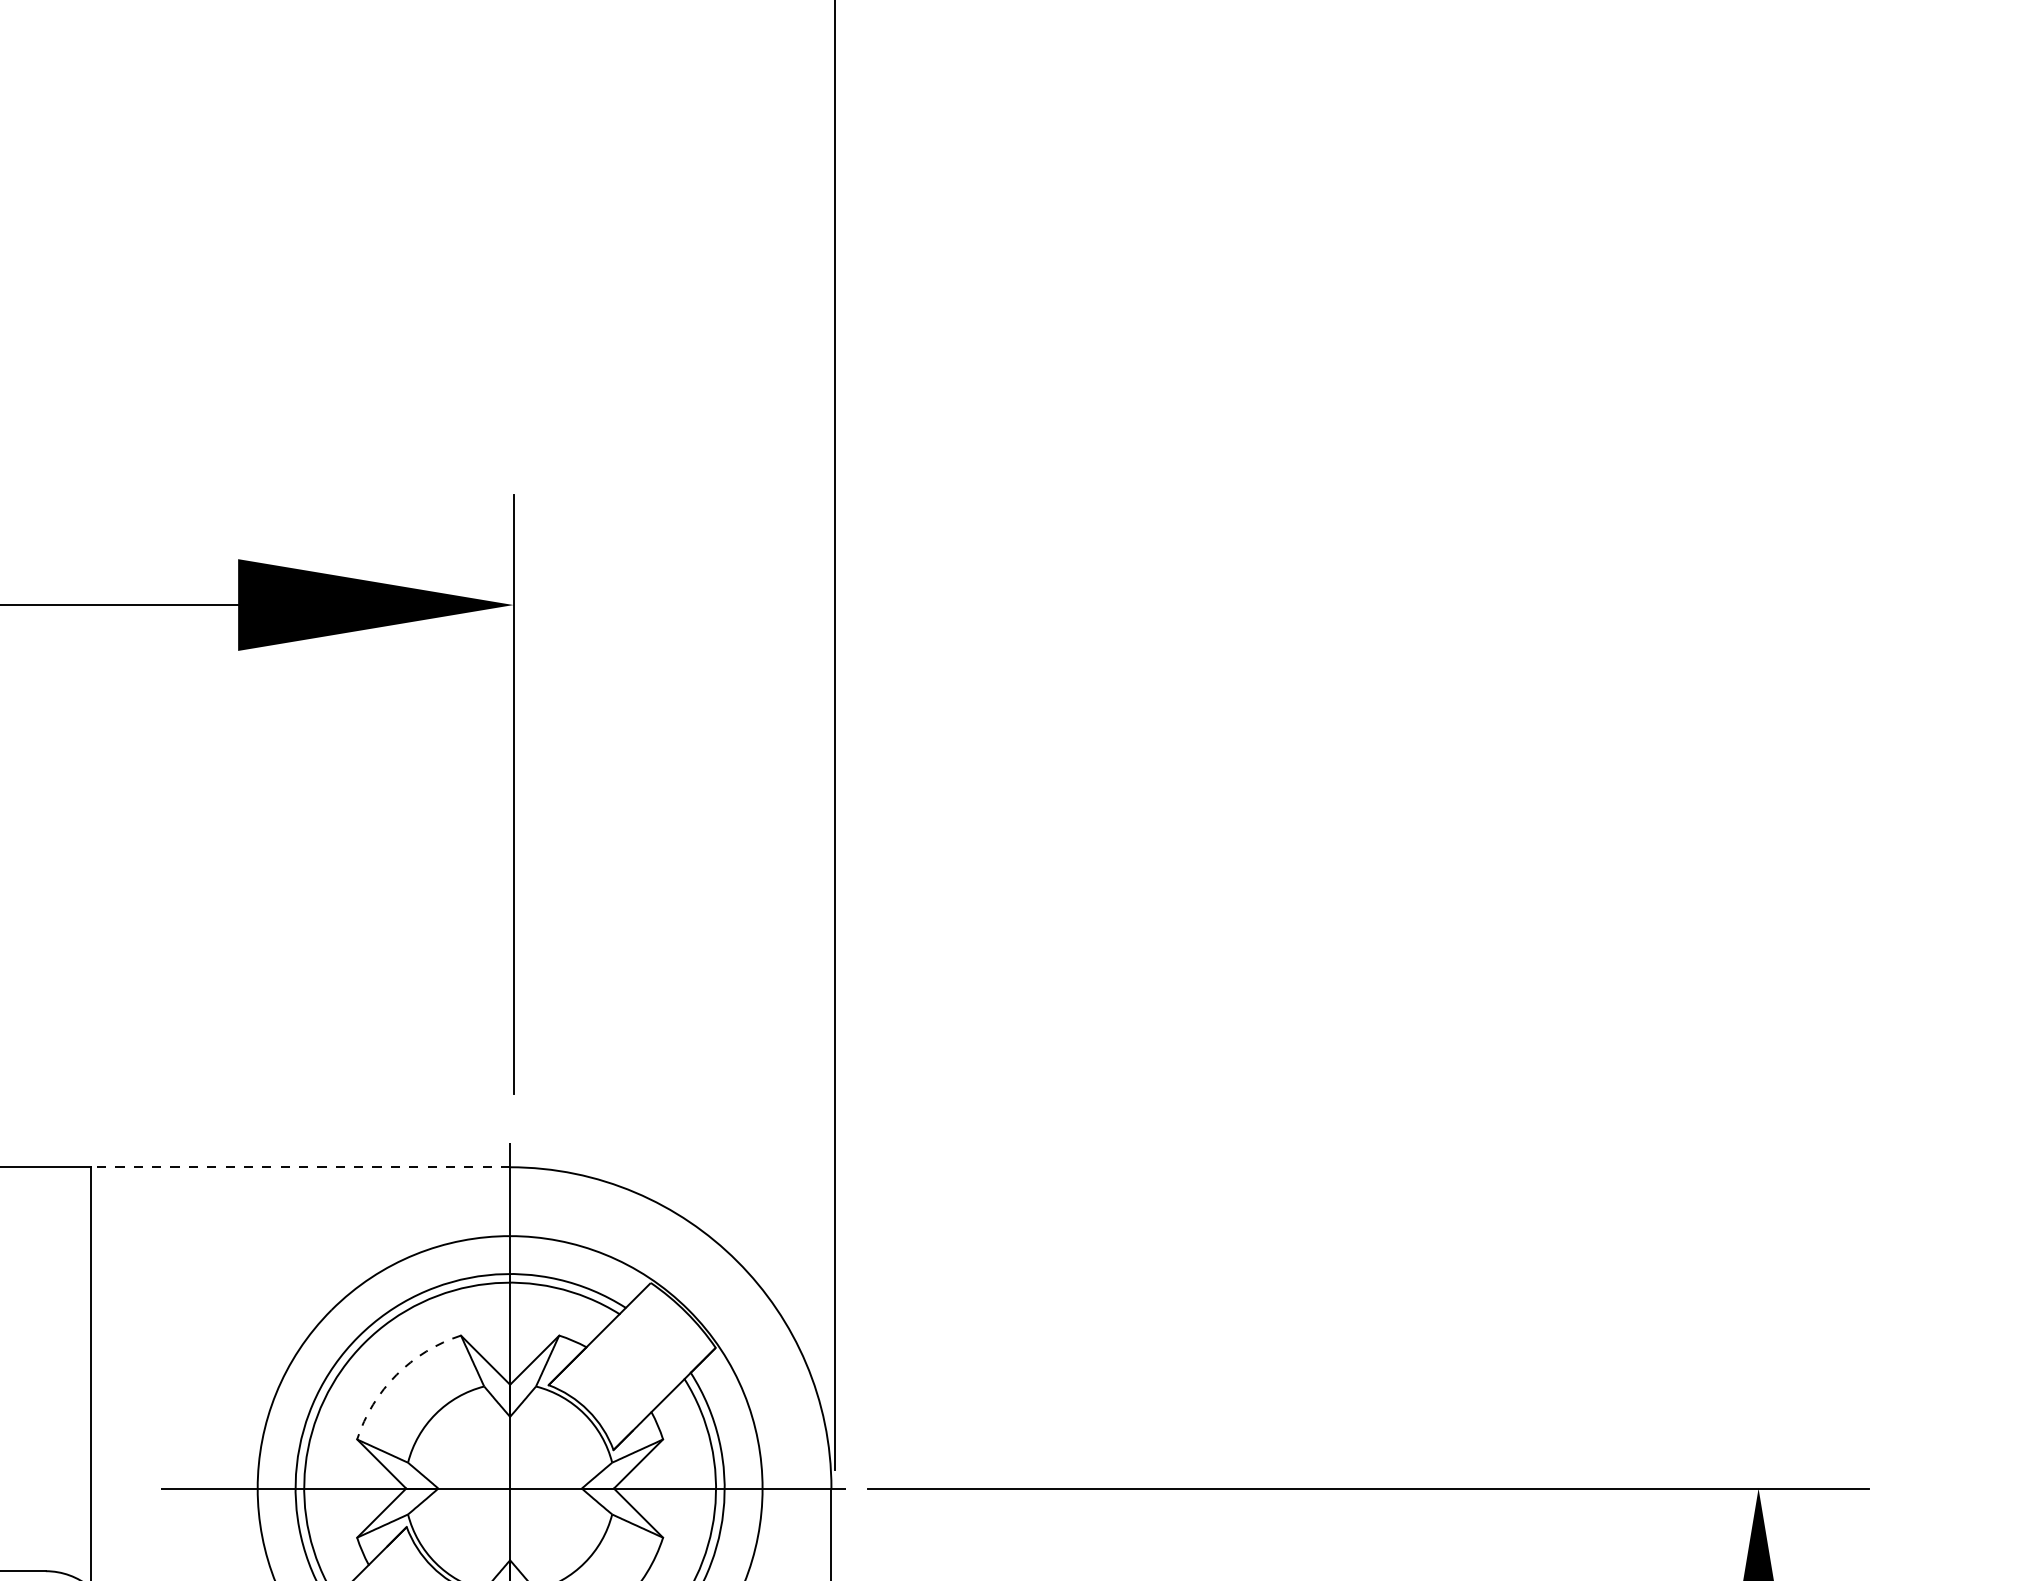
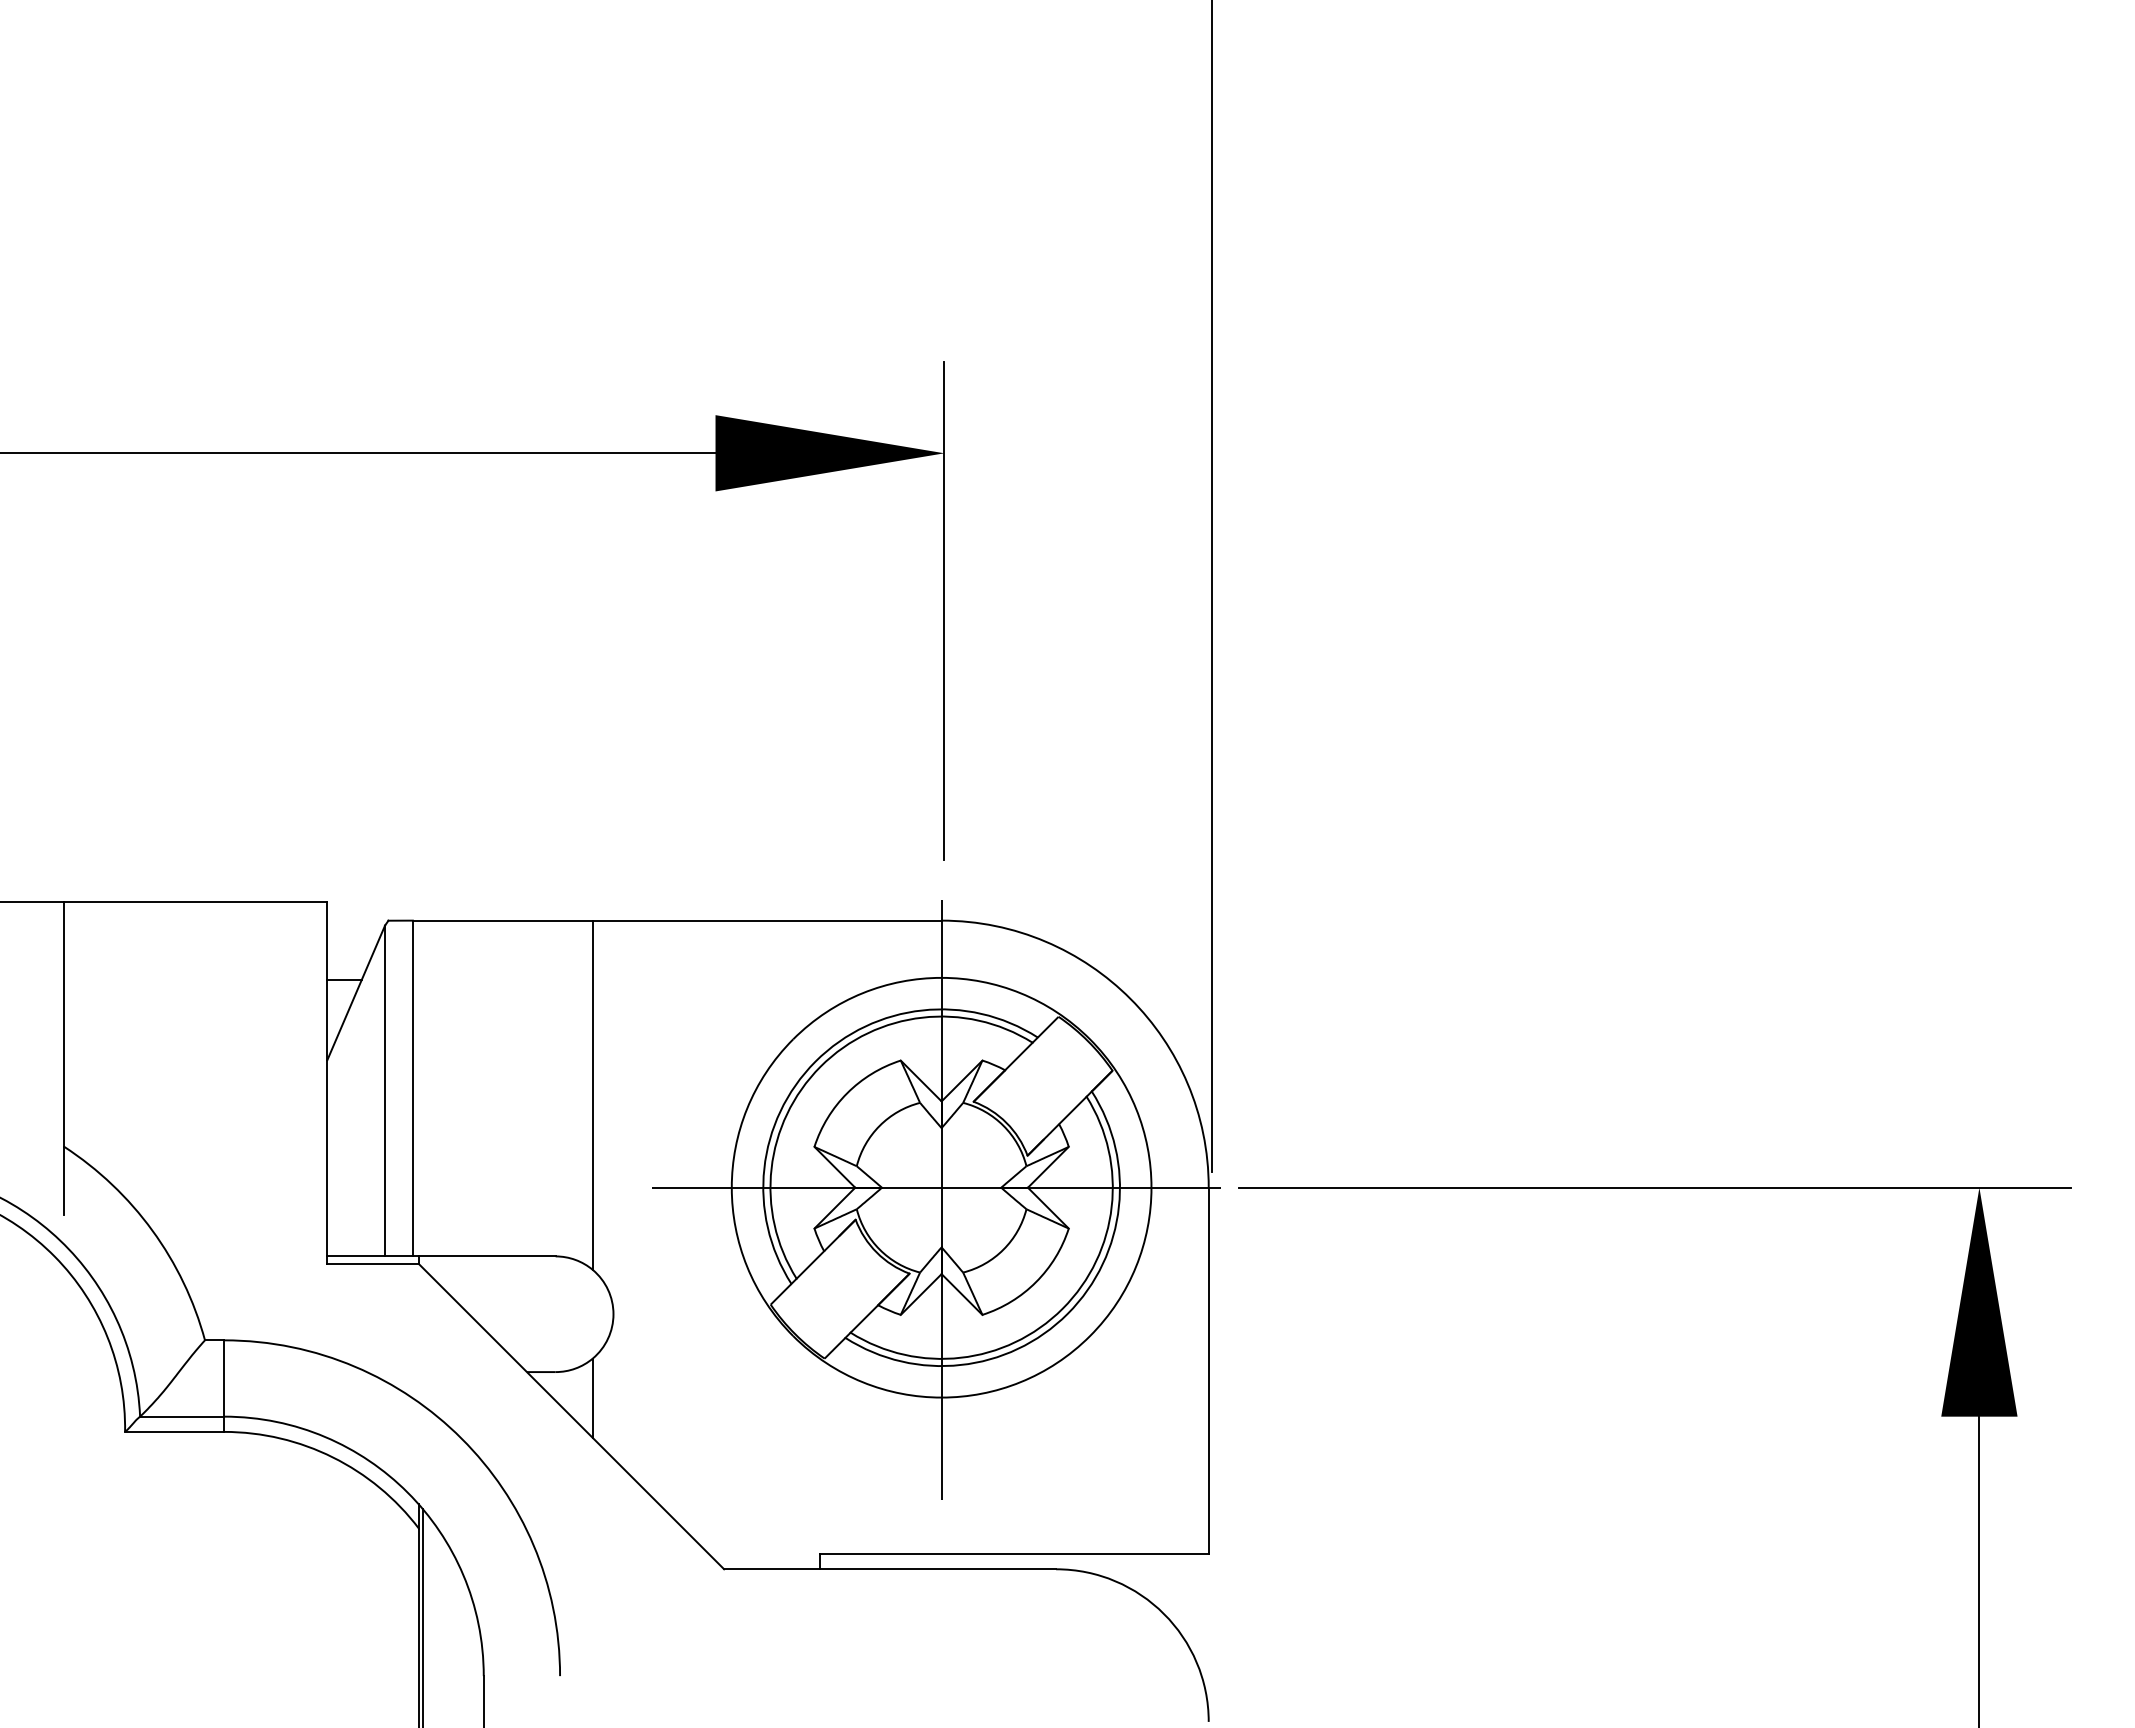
line: (299, 1167) -> (766, 920), dashed -> solid
arc: (396, 1375) -> (847, 1093), dashed -> solid

